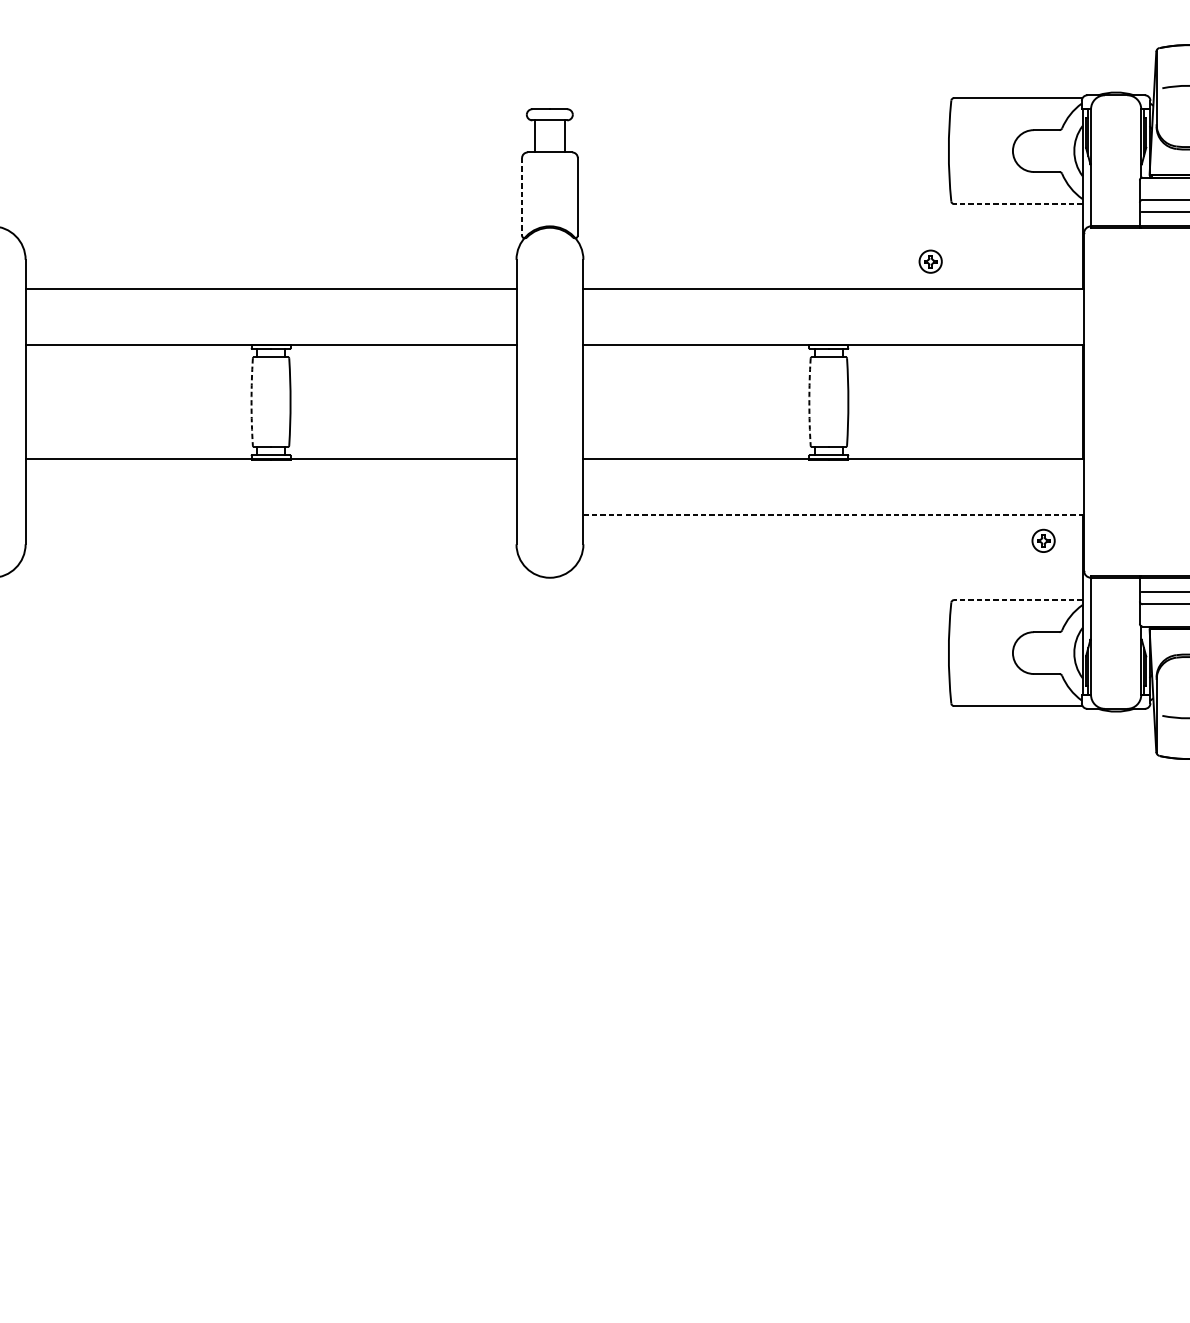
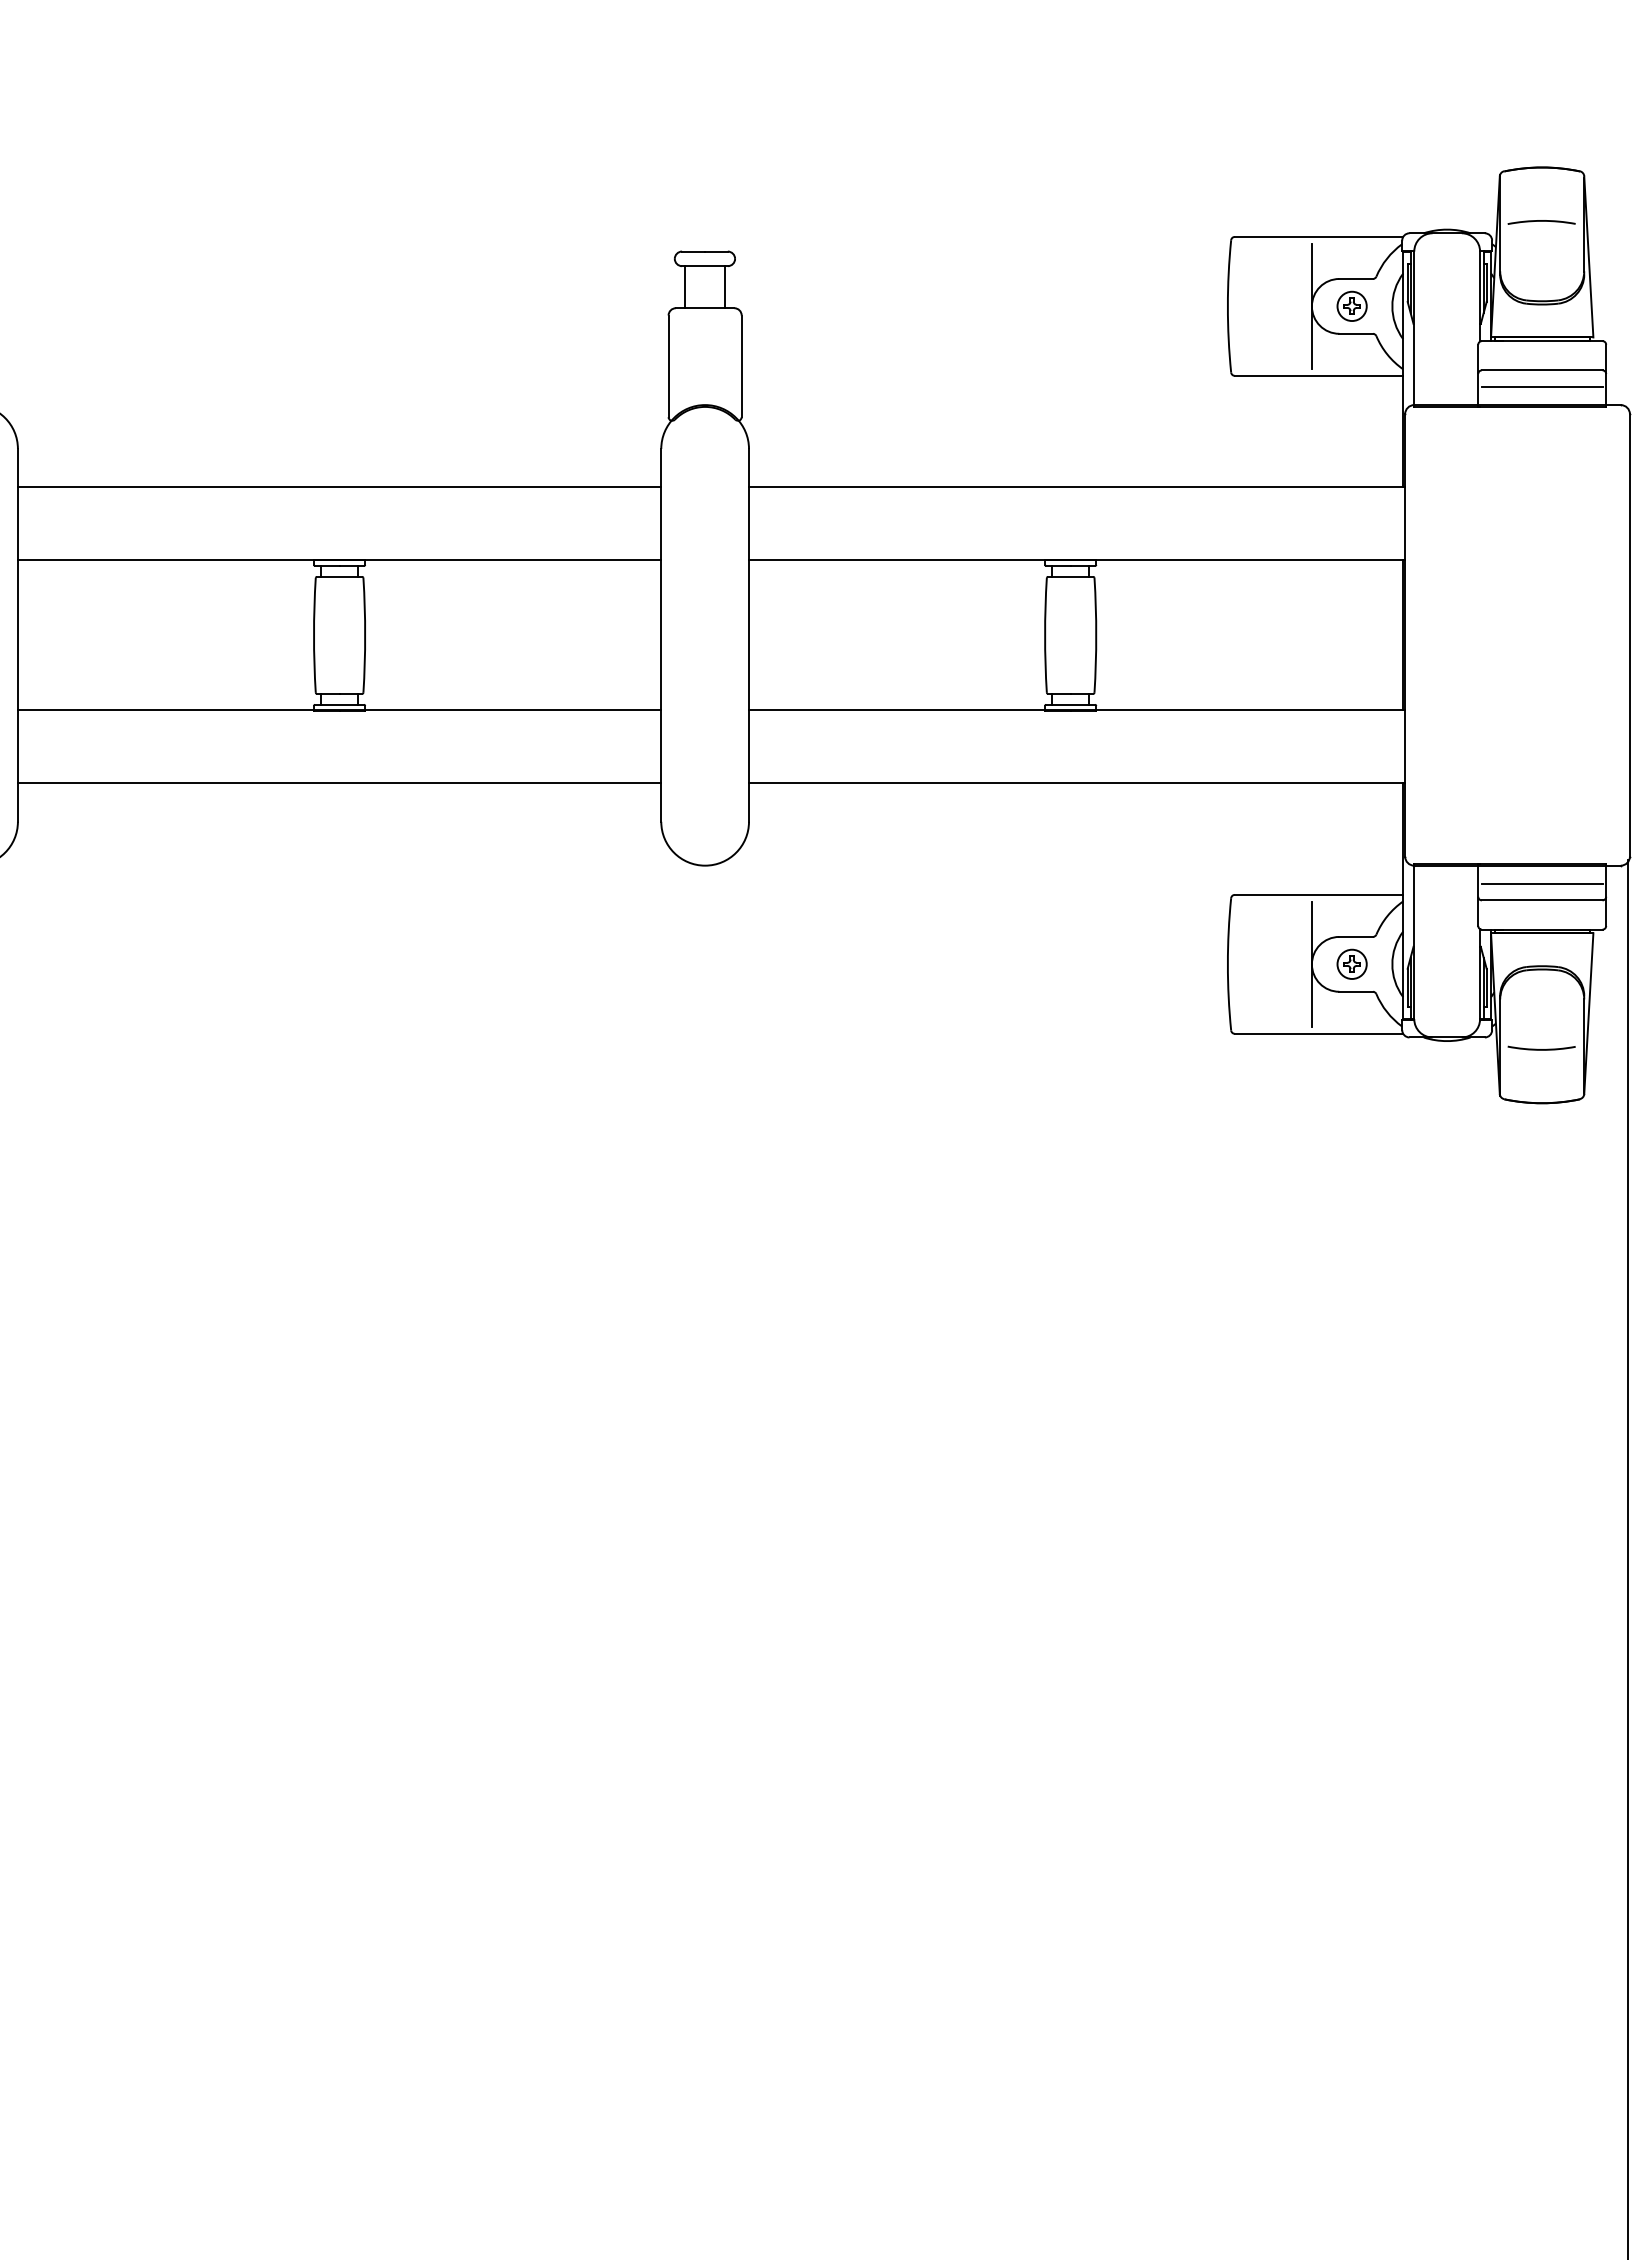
line: (1012, 151) -> (1311, 306), added
line: (522, 196) -> (668, 366), dashed -> solid
line: (1017, 203) -> (1318, 375), dashed -> solid
part: (930, 261) -> (1351, 305), moved
arc: (251, 402) -> (314, 635), dashed -> solid
arc: (809, 402) -> (1045, 635), dashed -> solid
line: (270, 515) -> (339, 783), added
line: (833, 515) -> (1076, 783), dashed -> solid
part: (1043, 540) -> (1351, 963), moved
line: (1017, 599) -> (1318, 894), dashed -> solid
line: (1012, 653) -> (1311, 964), added

